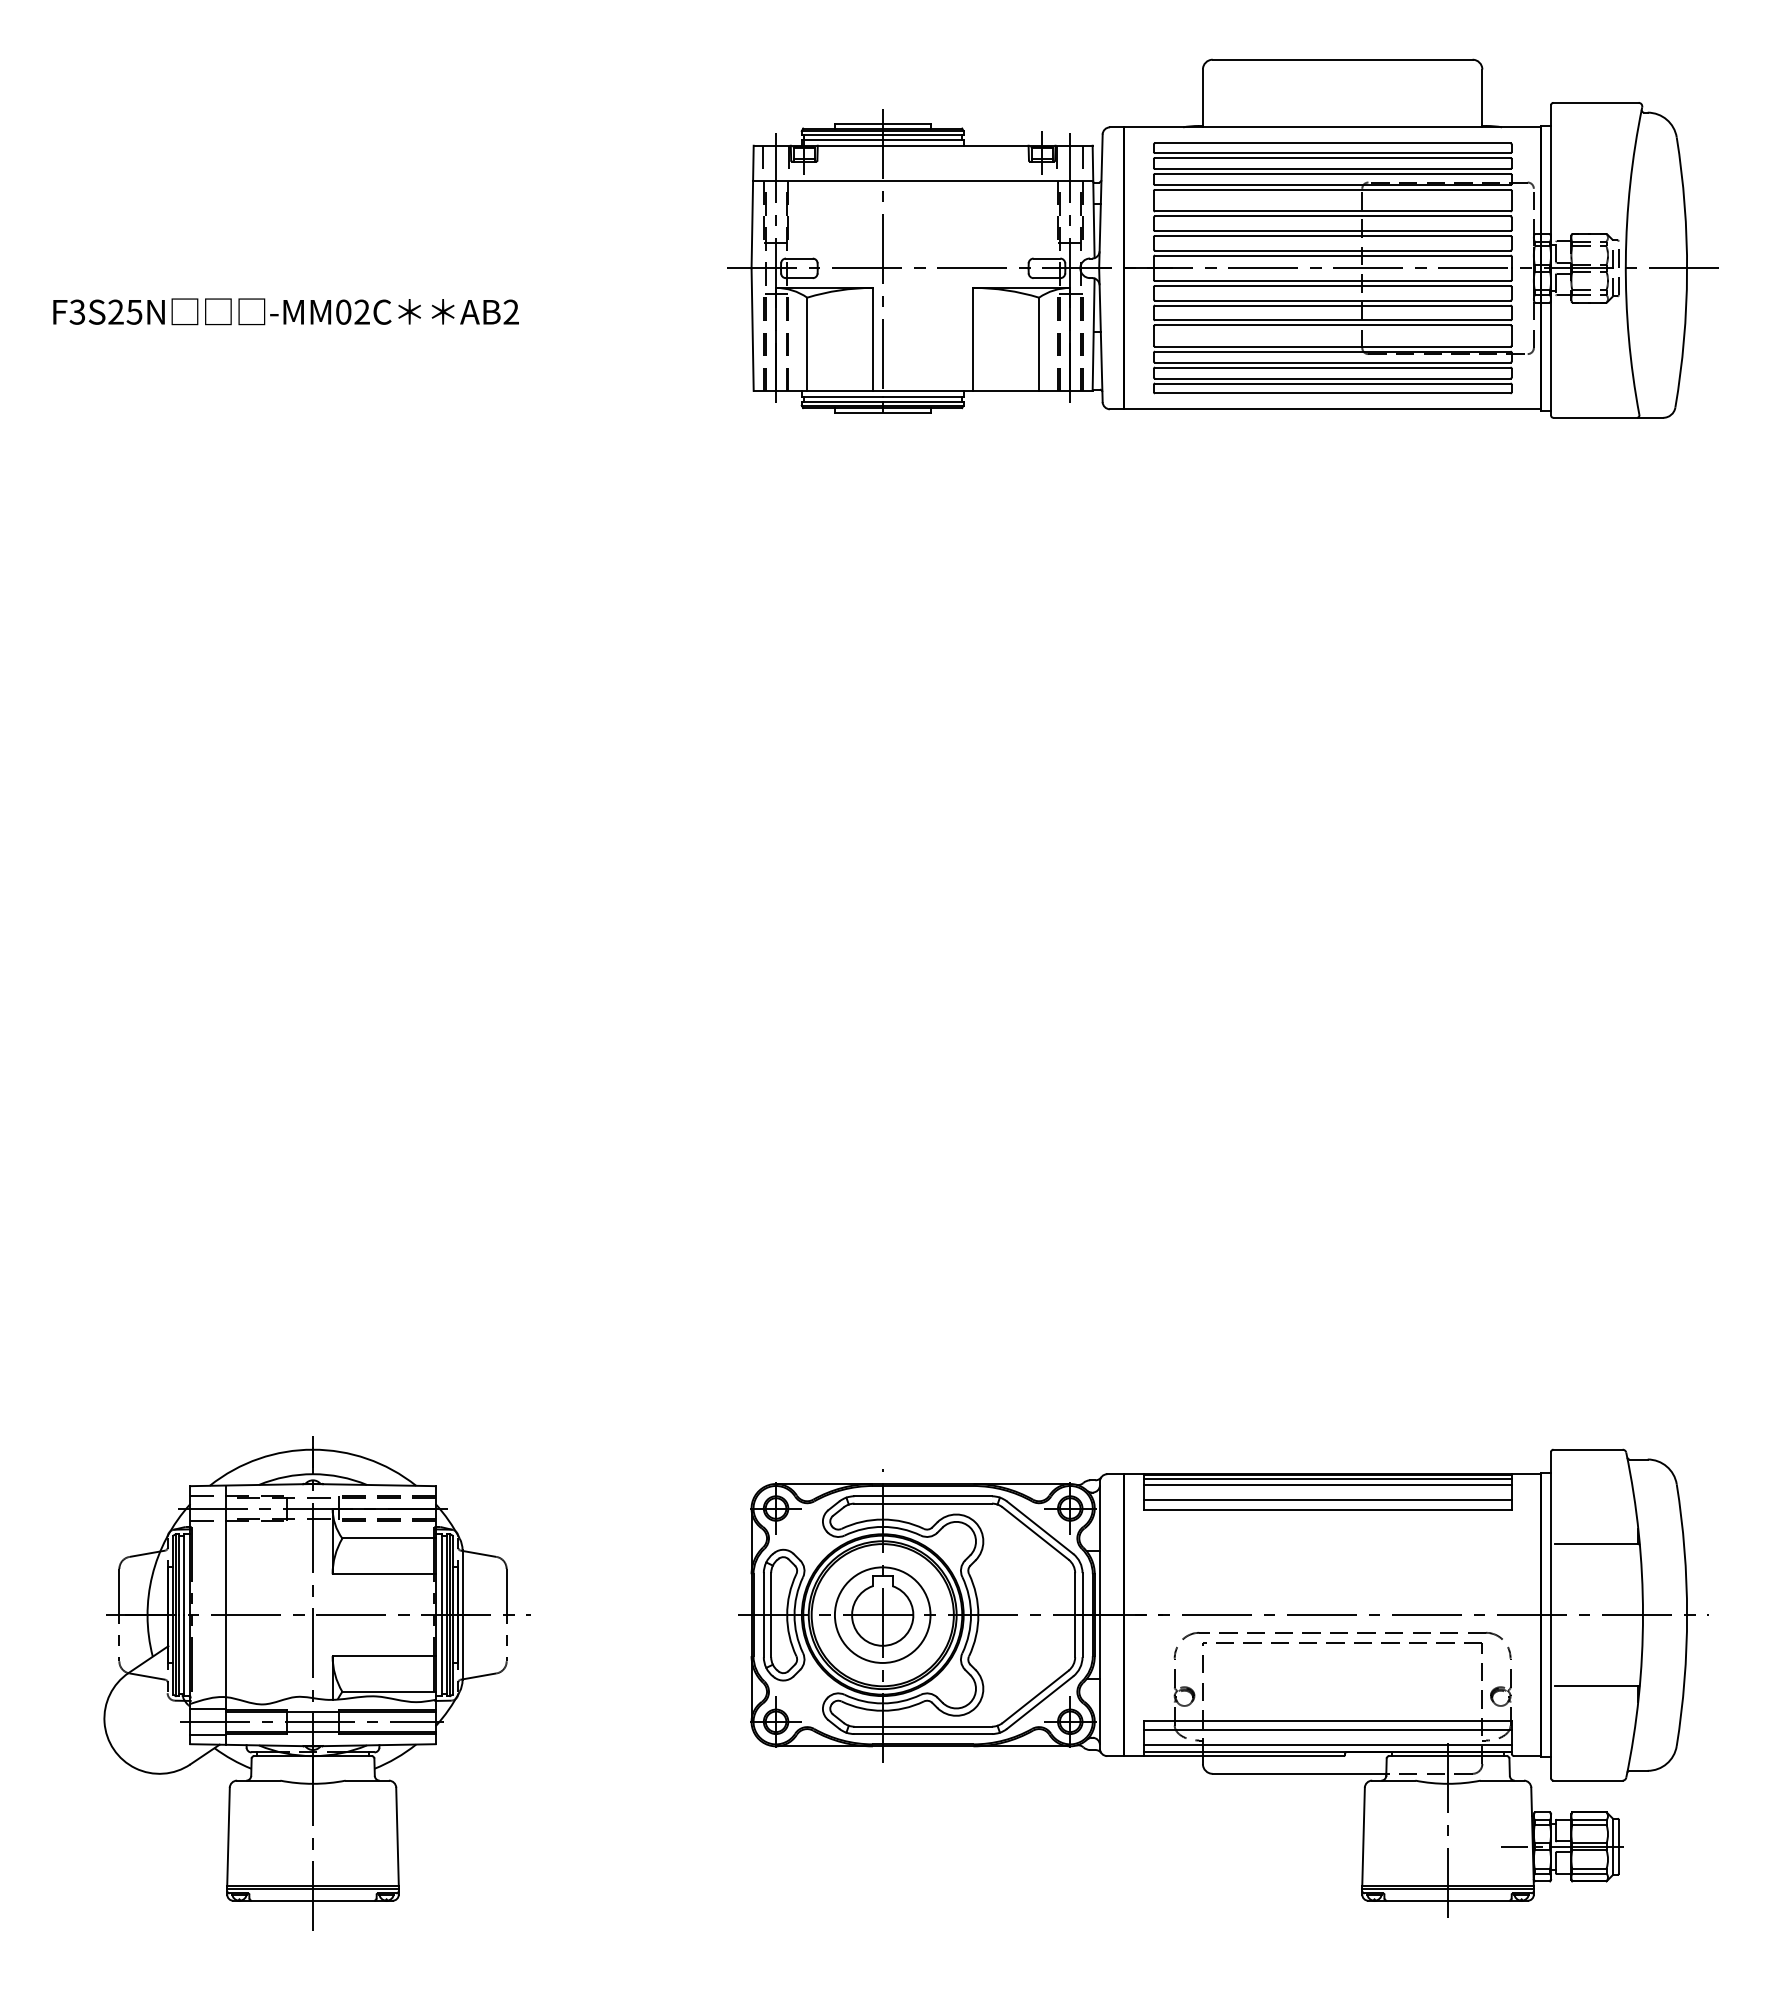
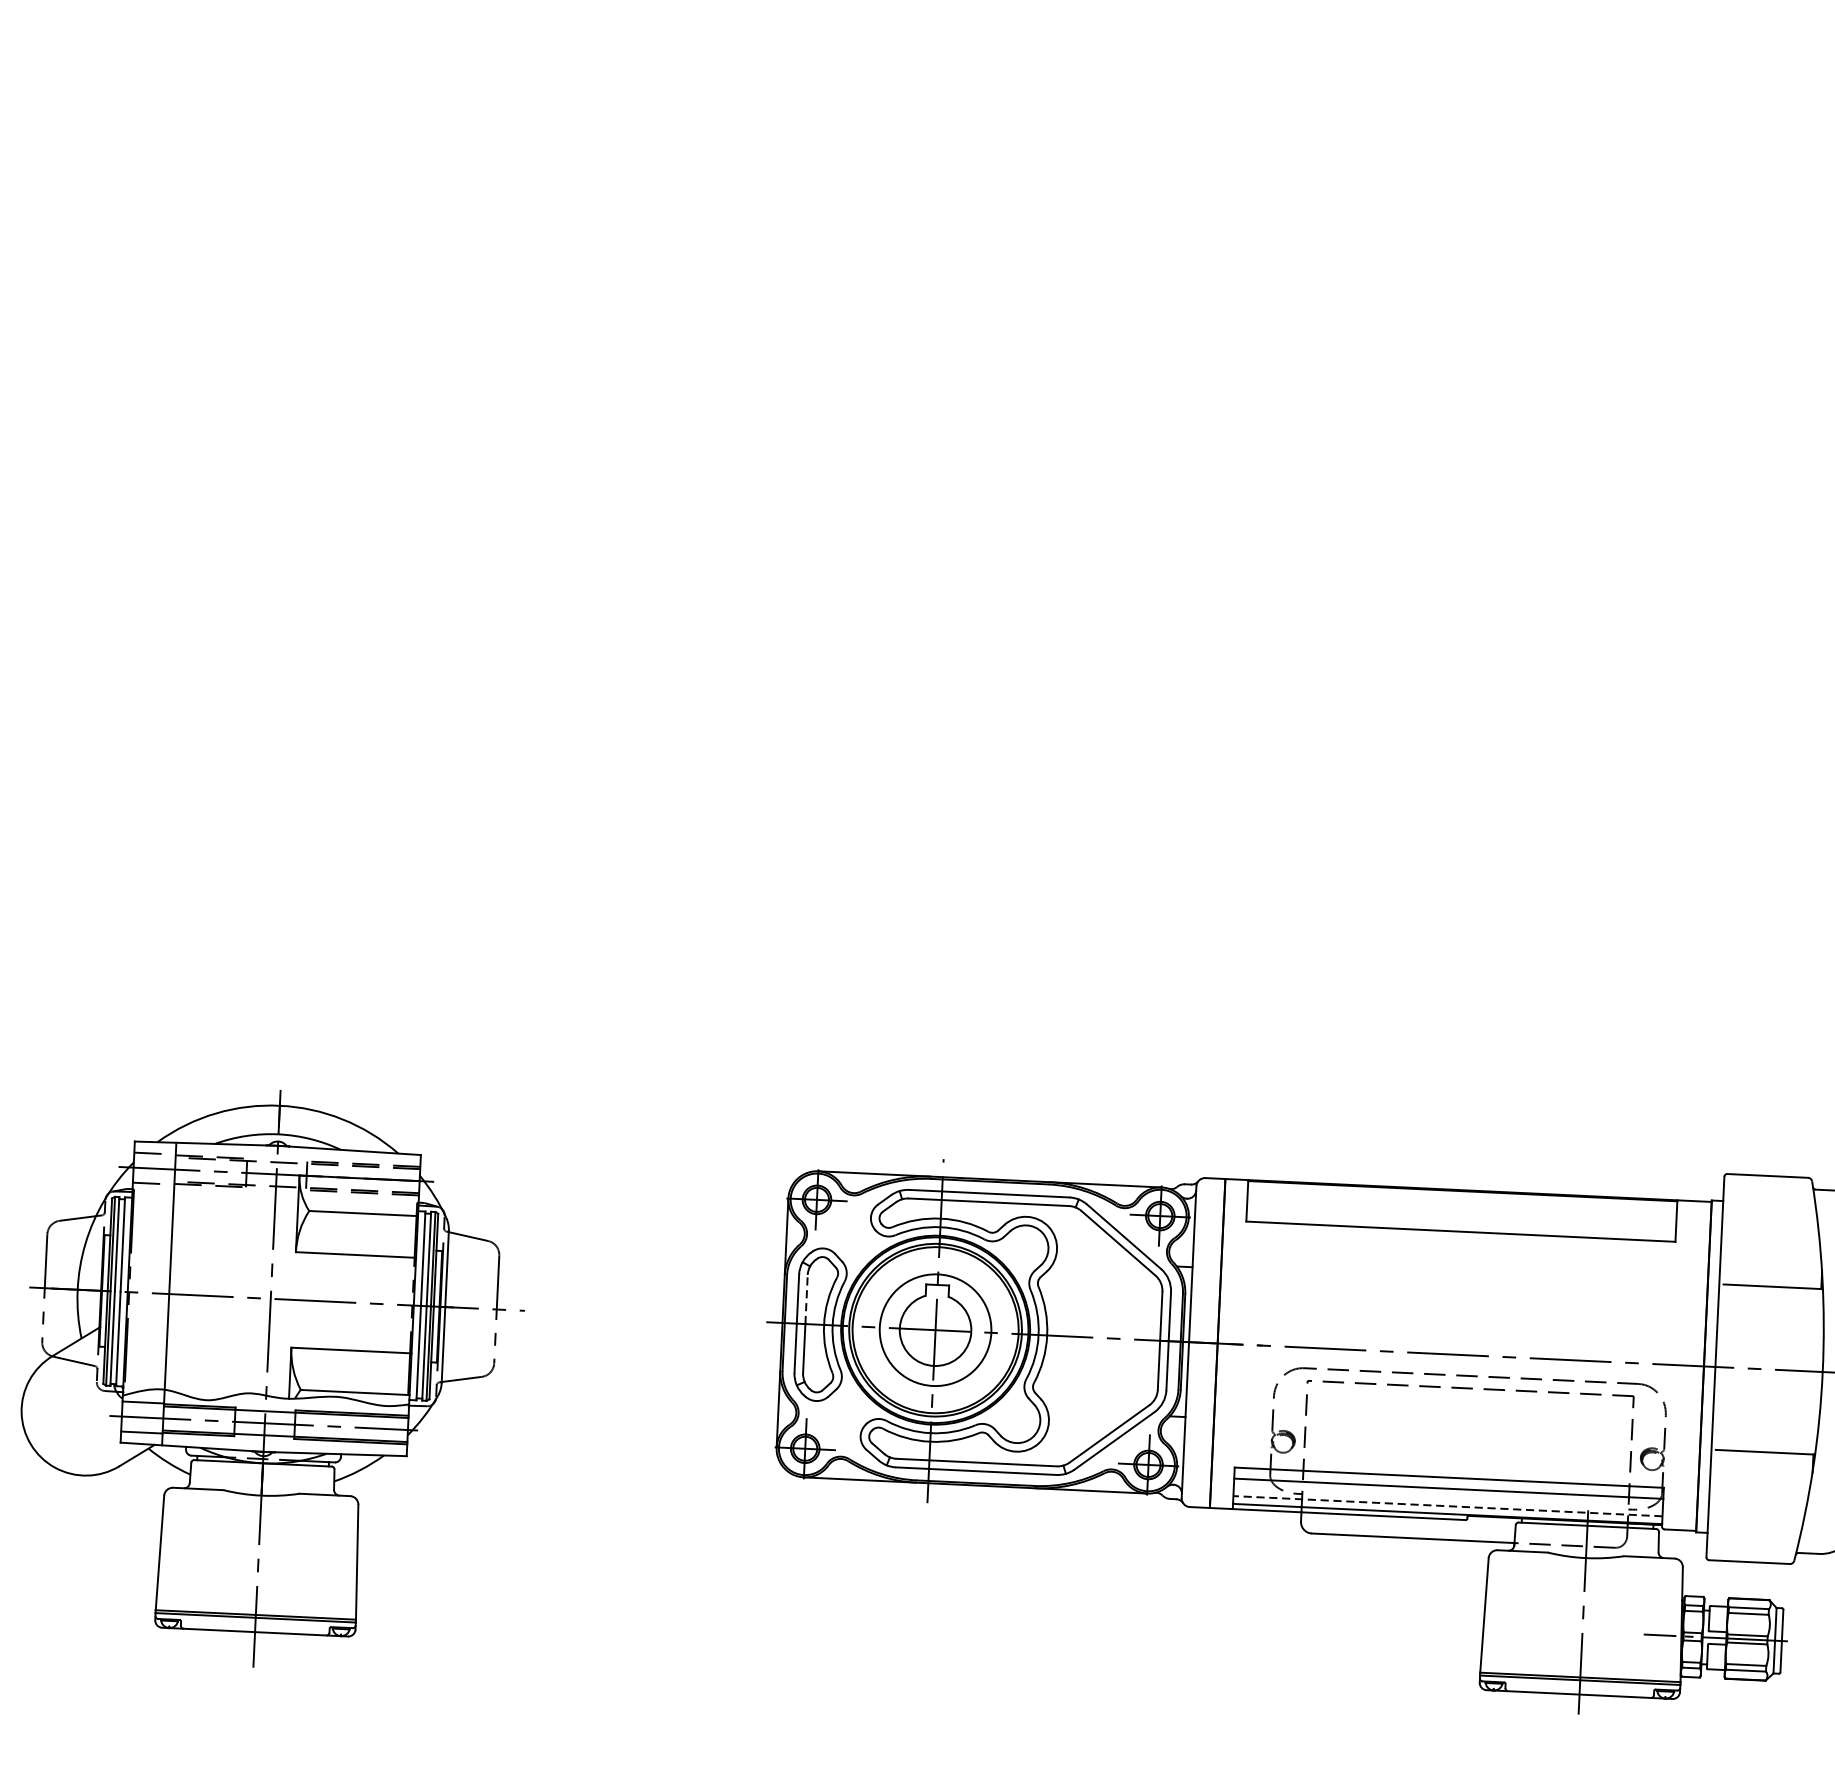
line: (1327, 1478) -> (1462, 1195), removed
line: (1327, 1485) -> (1461, 1203), removed
line: (1327, 1500) -> (1460, 1220), removed
line: (771, 1593) -> (806, 1298), solid -> dashed
line: (1327, 1745) -> (1447, 1506), solid -> dashed

